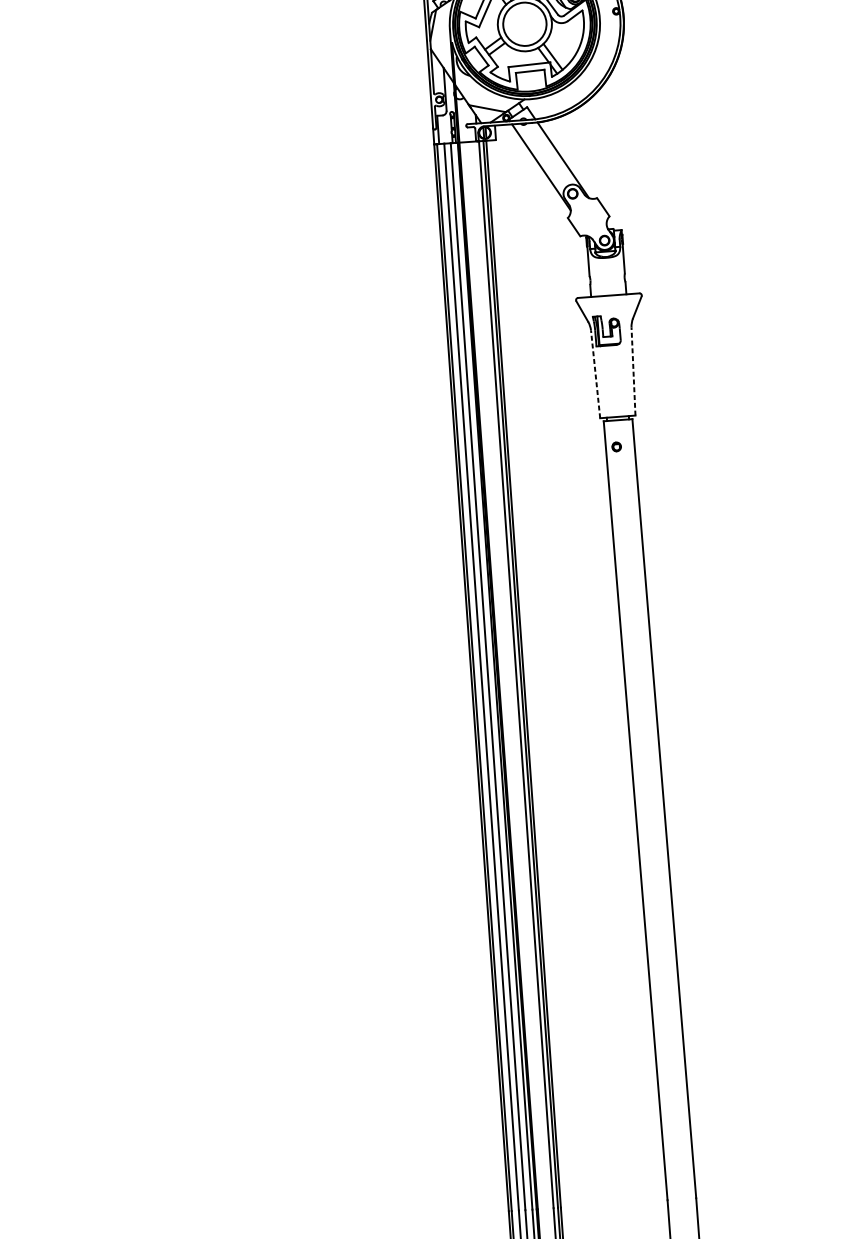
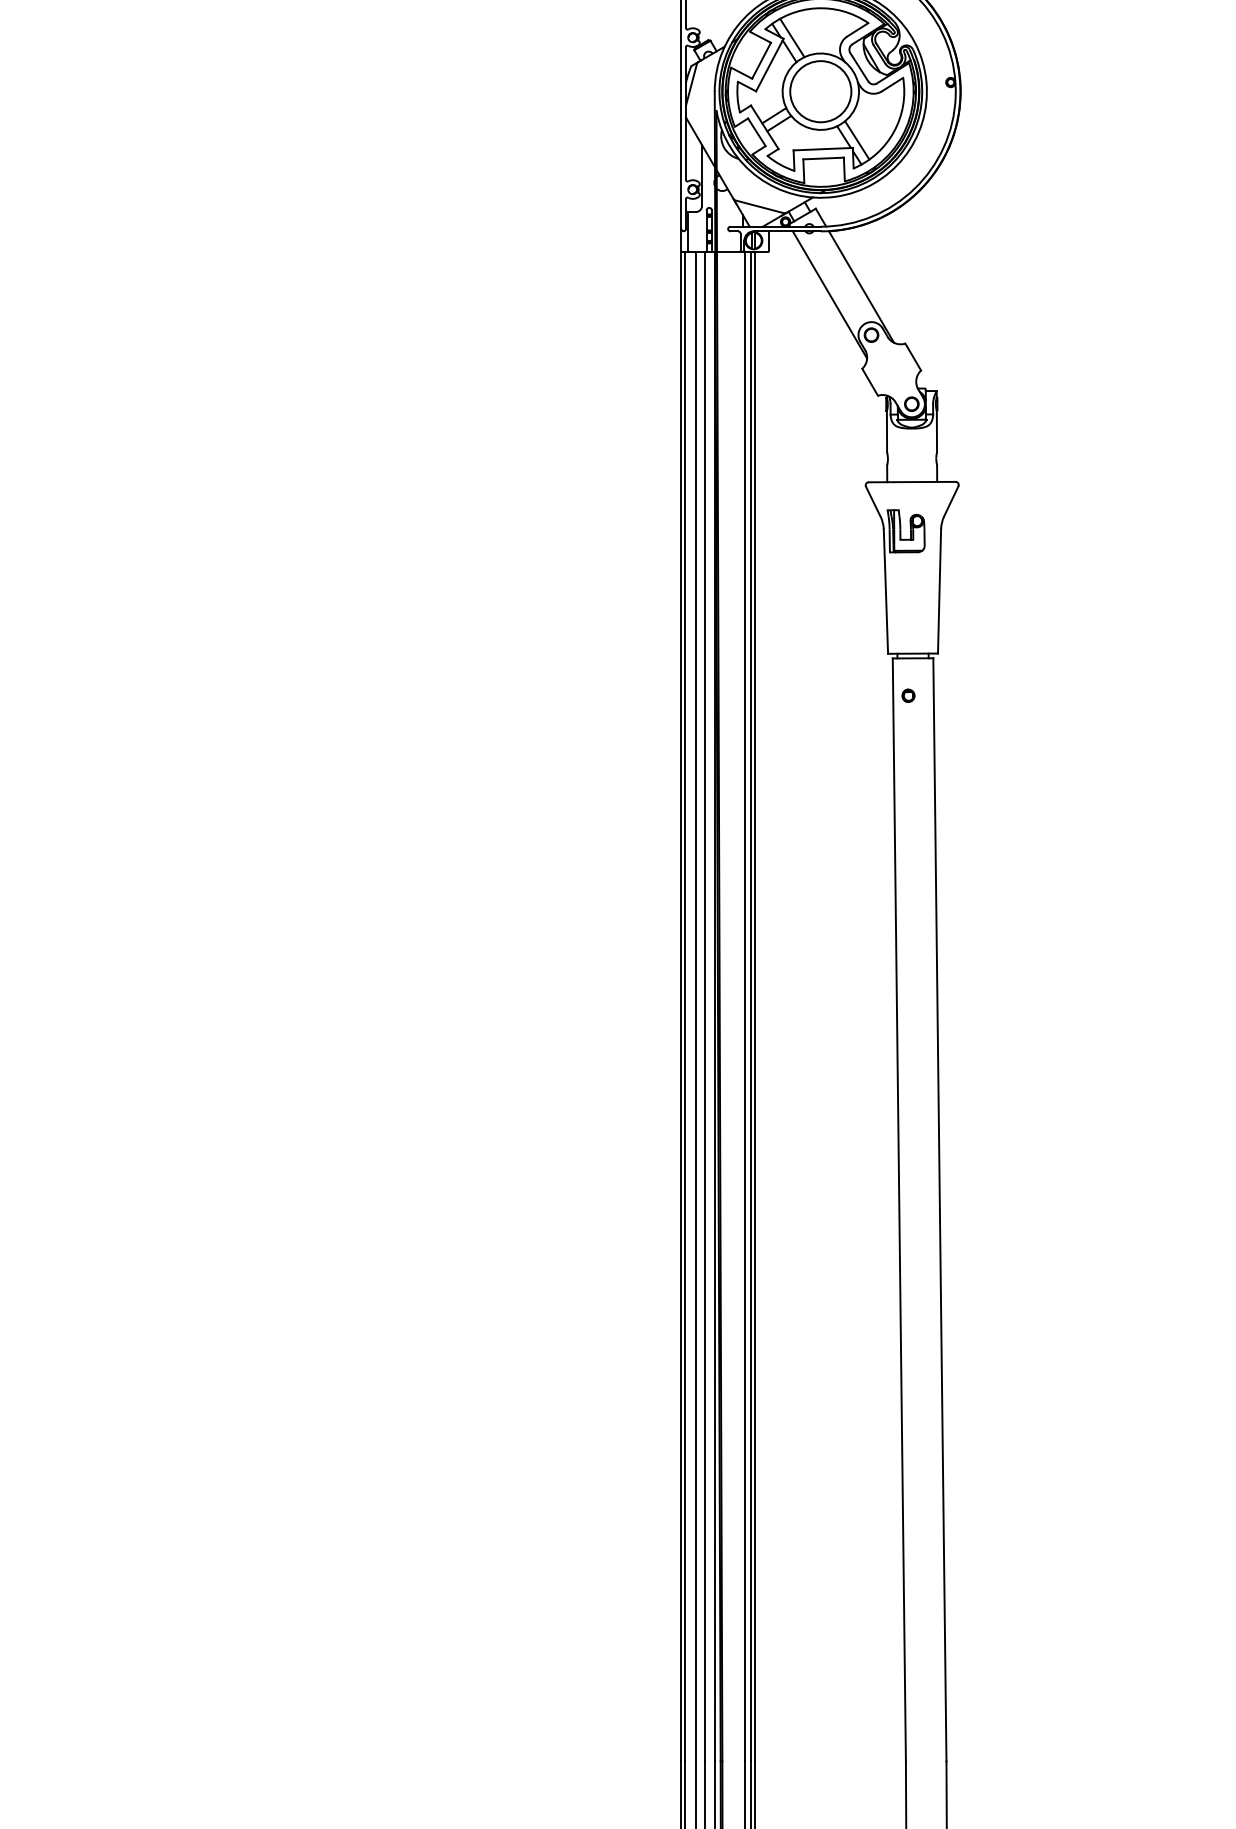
line: (633, 370) -> (939, 590), dashed -> solid
line: (595, 374) -> (885, 591), dashed -> solid

